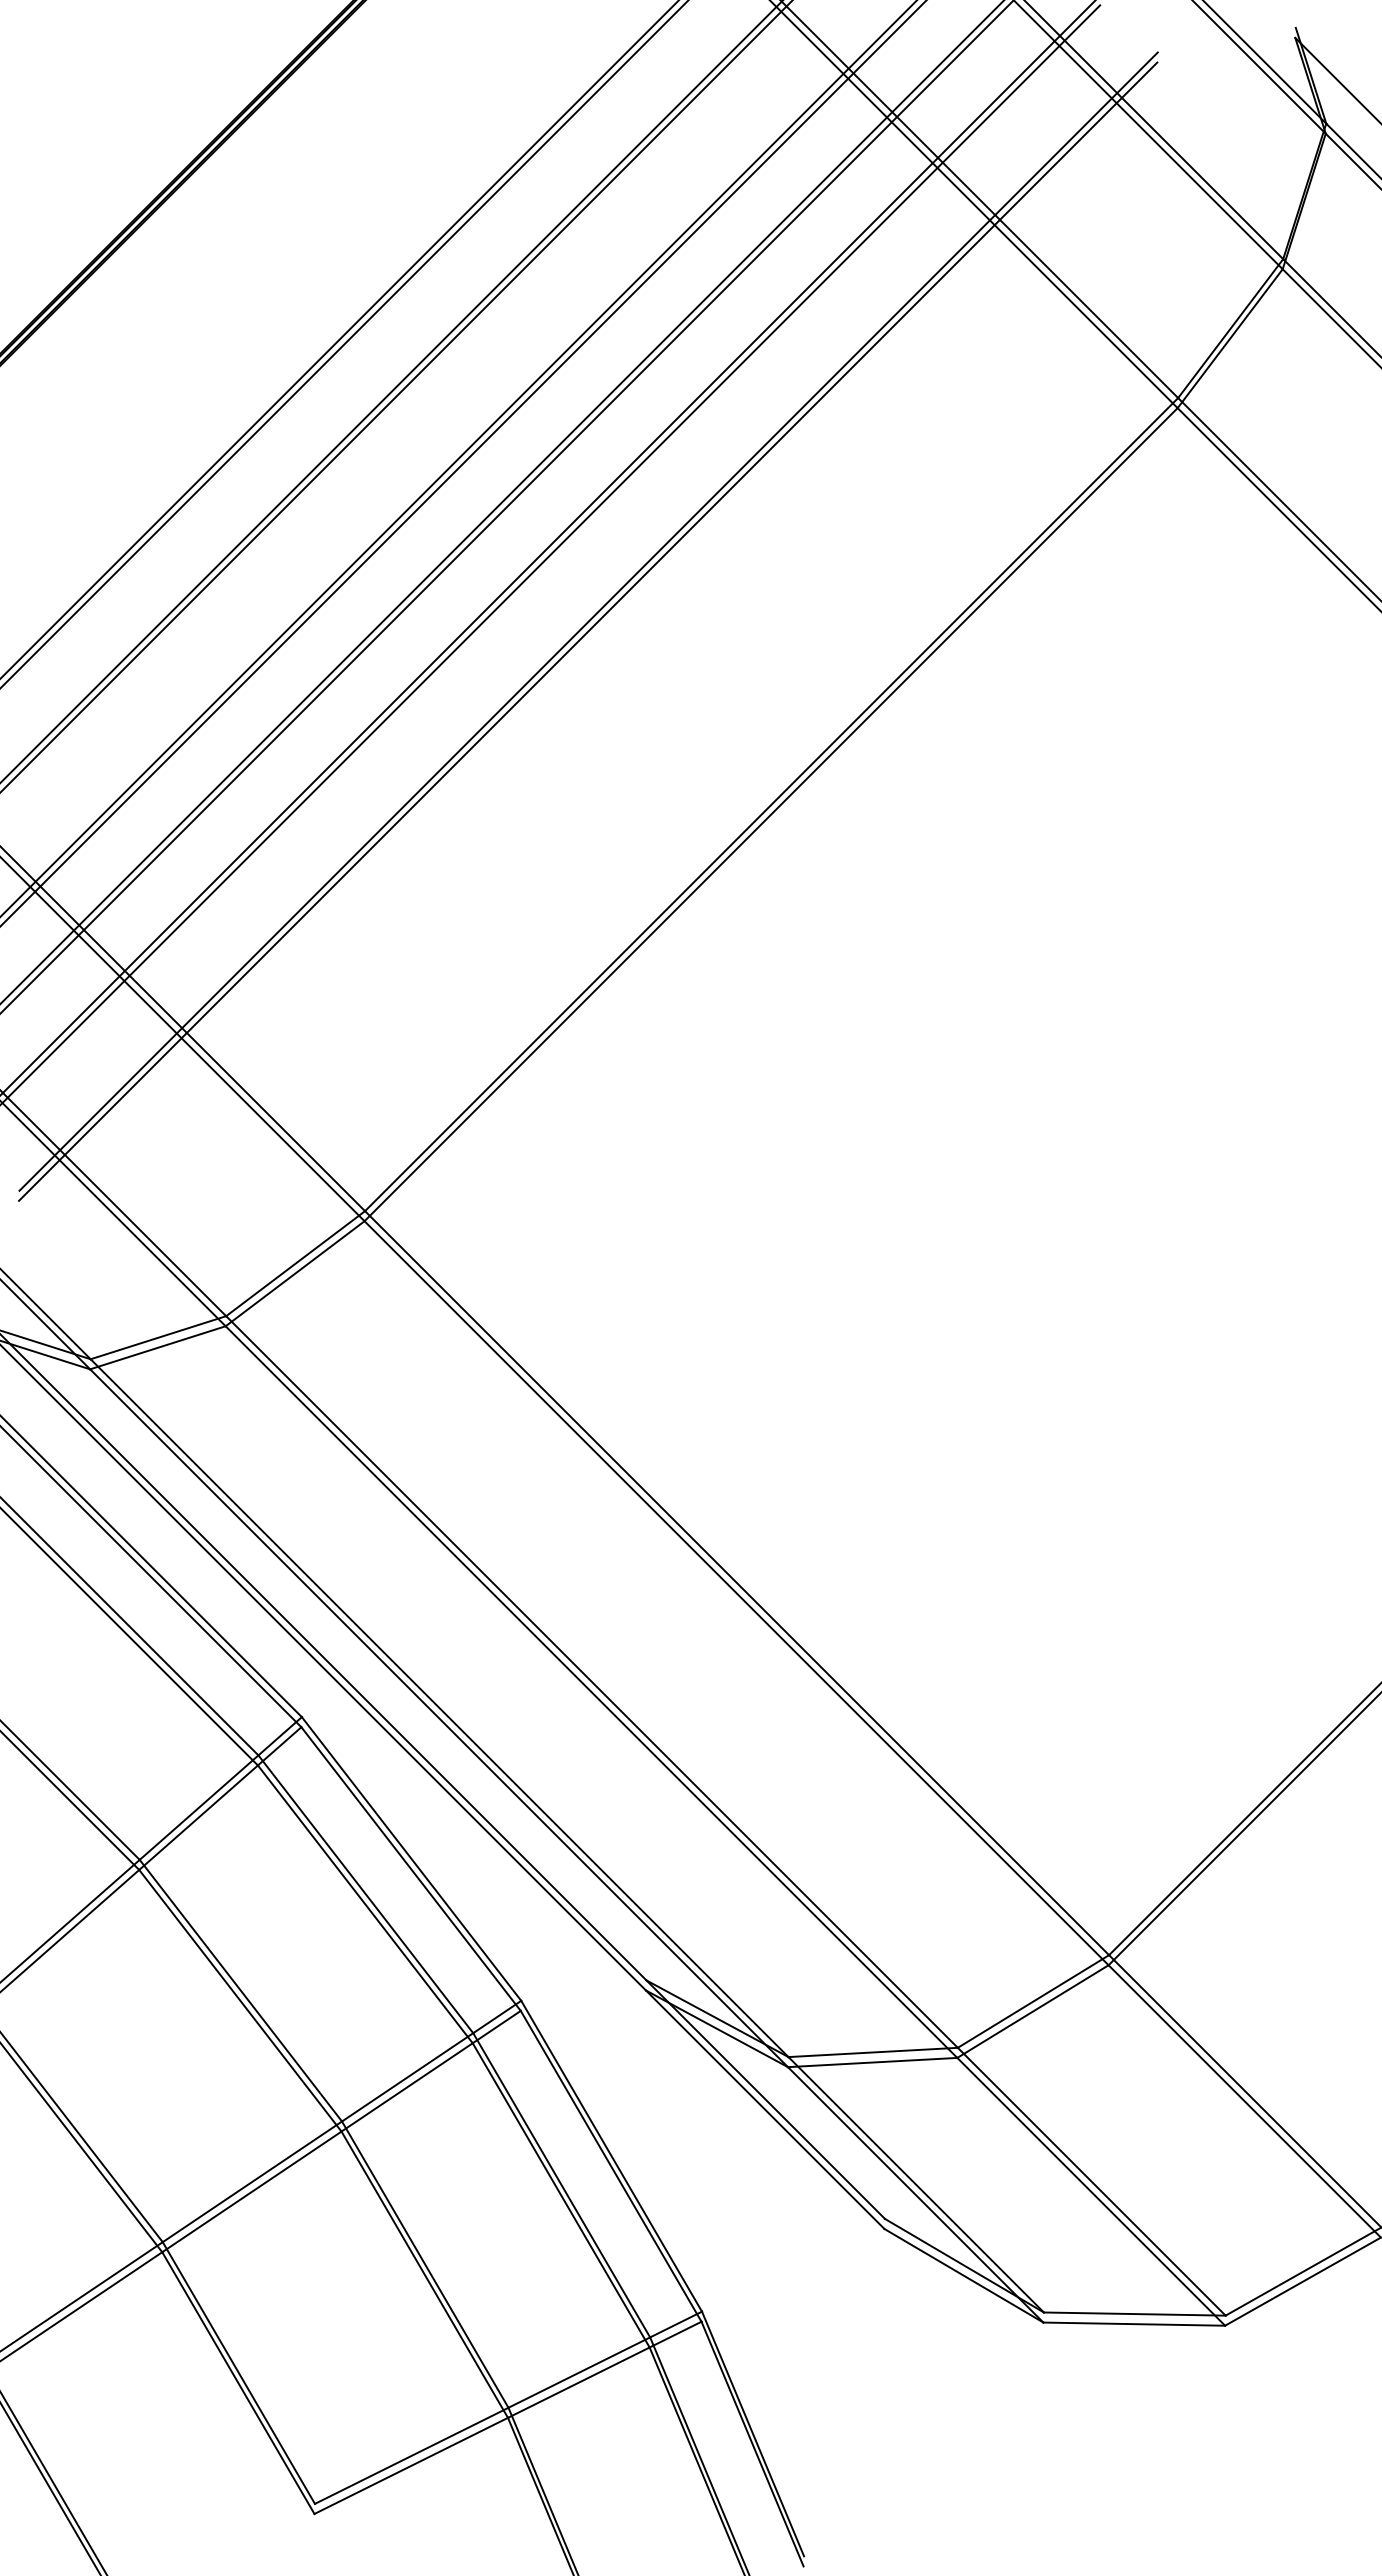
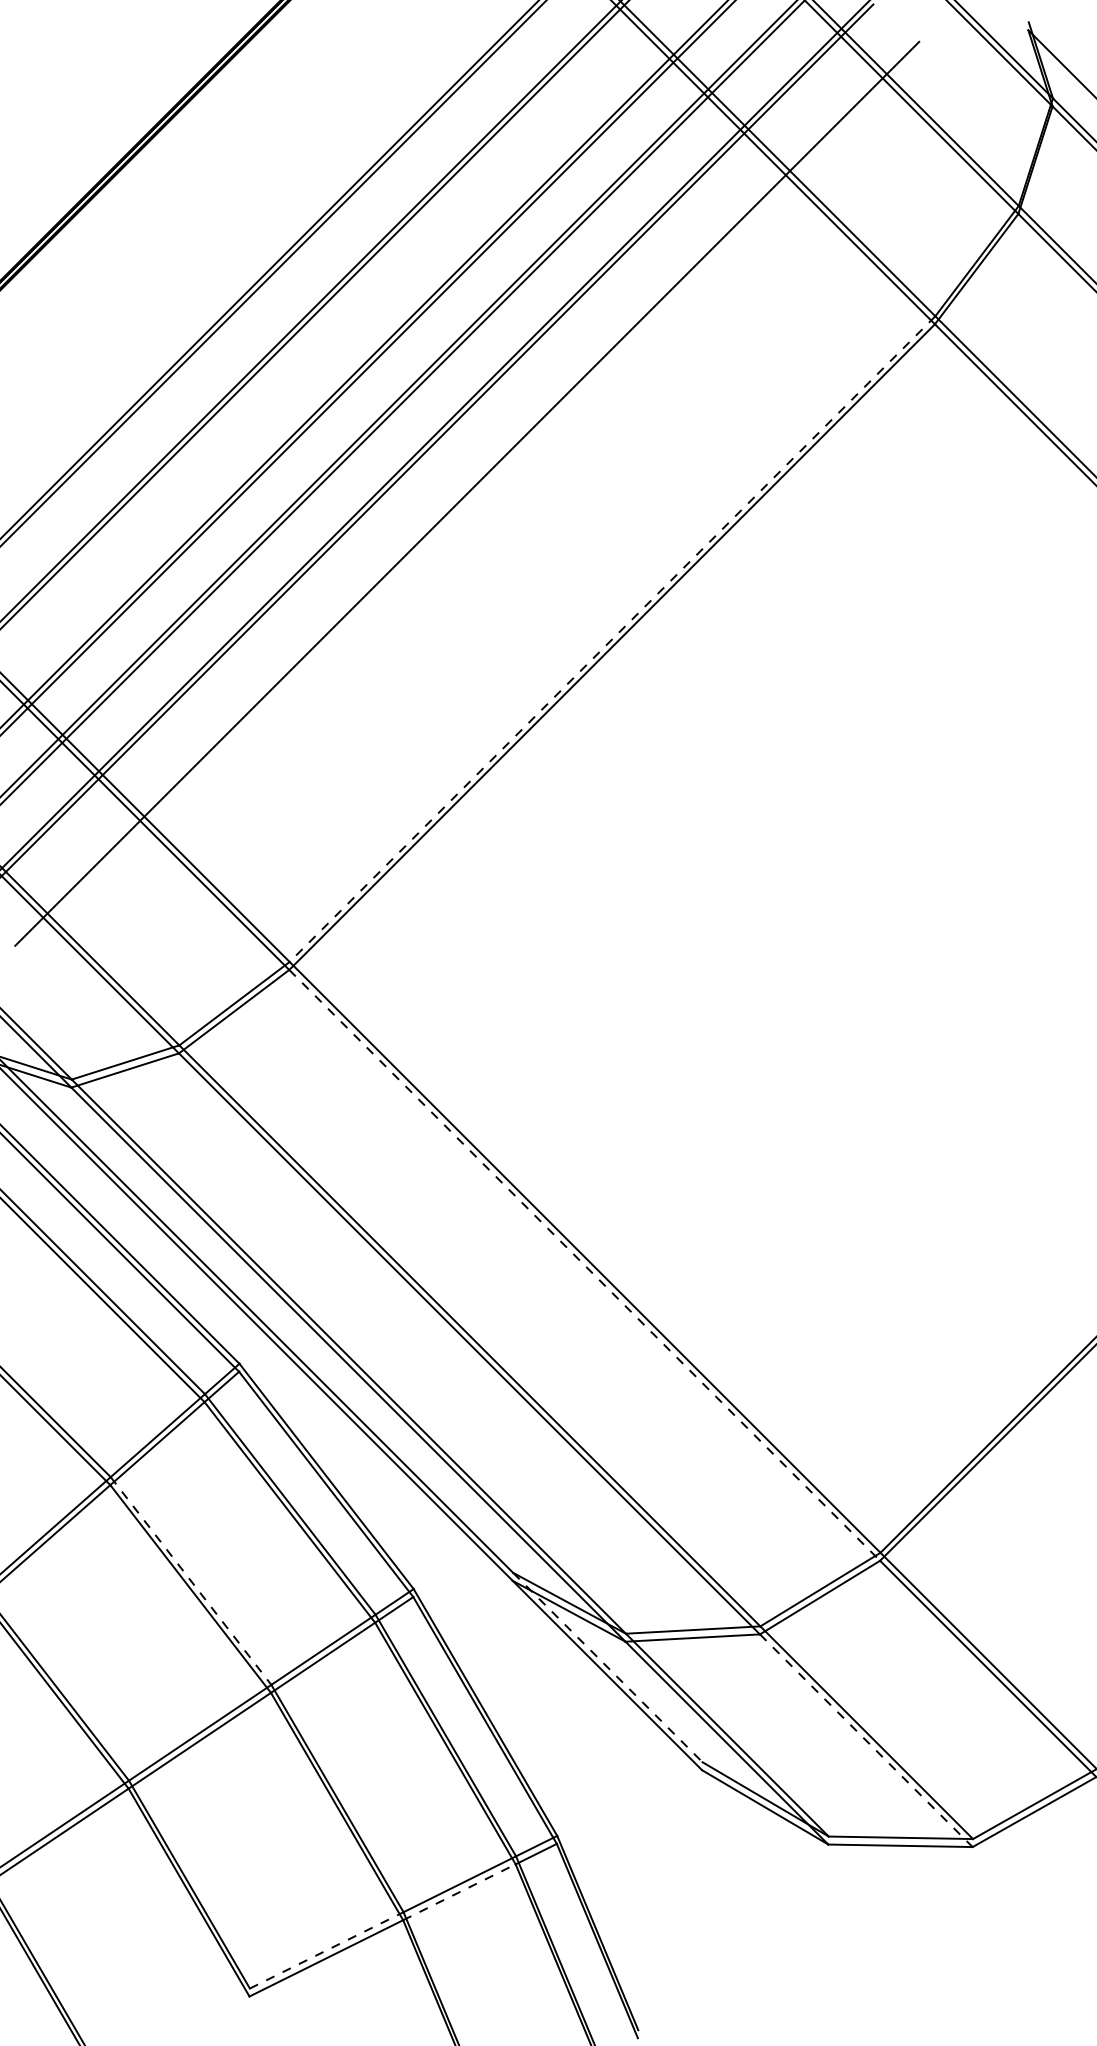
line: (588, 631) -> (467, 501), removed
line: (771, 804) -> (612, 639), solid -> dashed
line: (736, 1593) -> (584, 1265), solid -> dashed
line: (241, 1991) -> (191, 1581), solid -> dashed
line: (765, 2099) -> (607, 1667), solid -> dashed
line: (1091, 2192) -> (866, 1741), solid -> dashed
line: (579, 2382) -> (459, 1892), solid -> dashed
line: (412, 2455) -> (327, 1950), solid -> dashed

